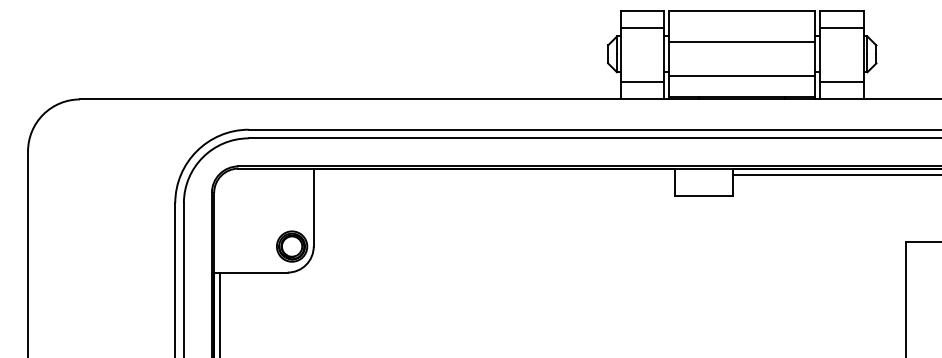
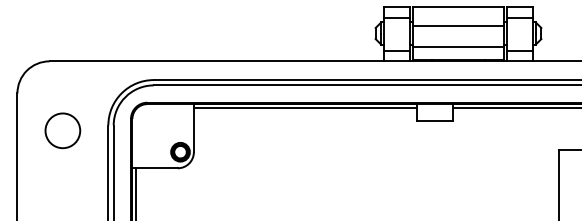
line: (494, 175) -> (305, 108), added
circle: (100, 211) -> (62, 130), added

